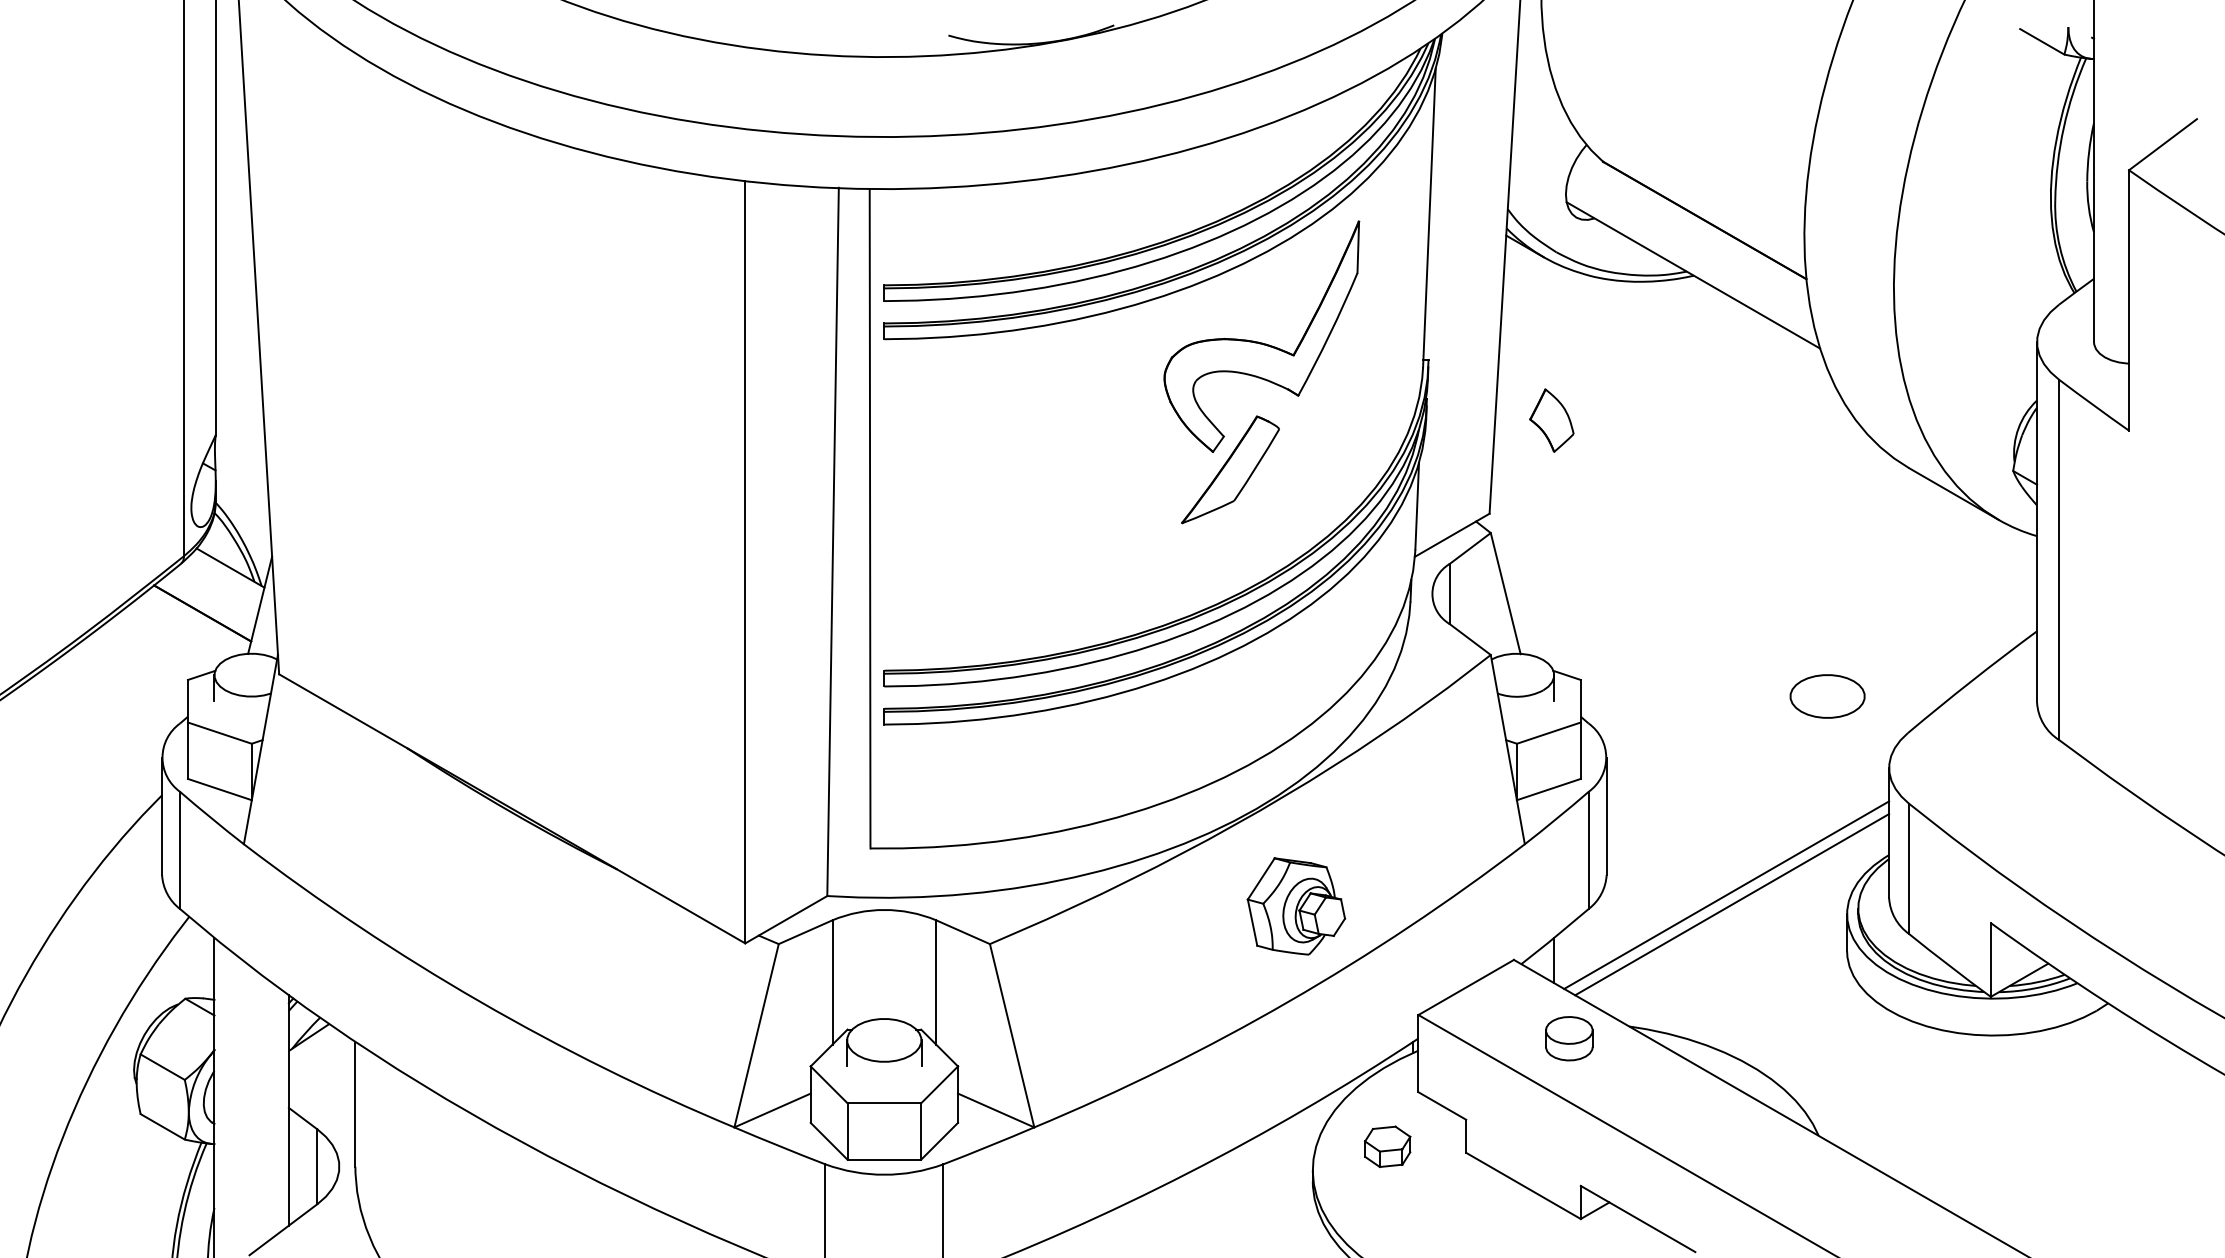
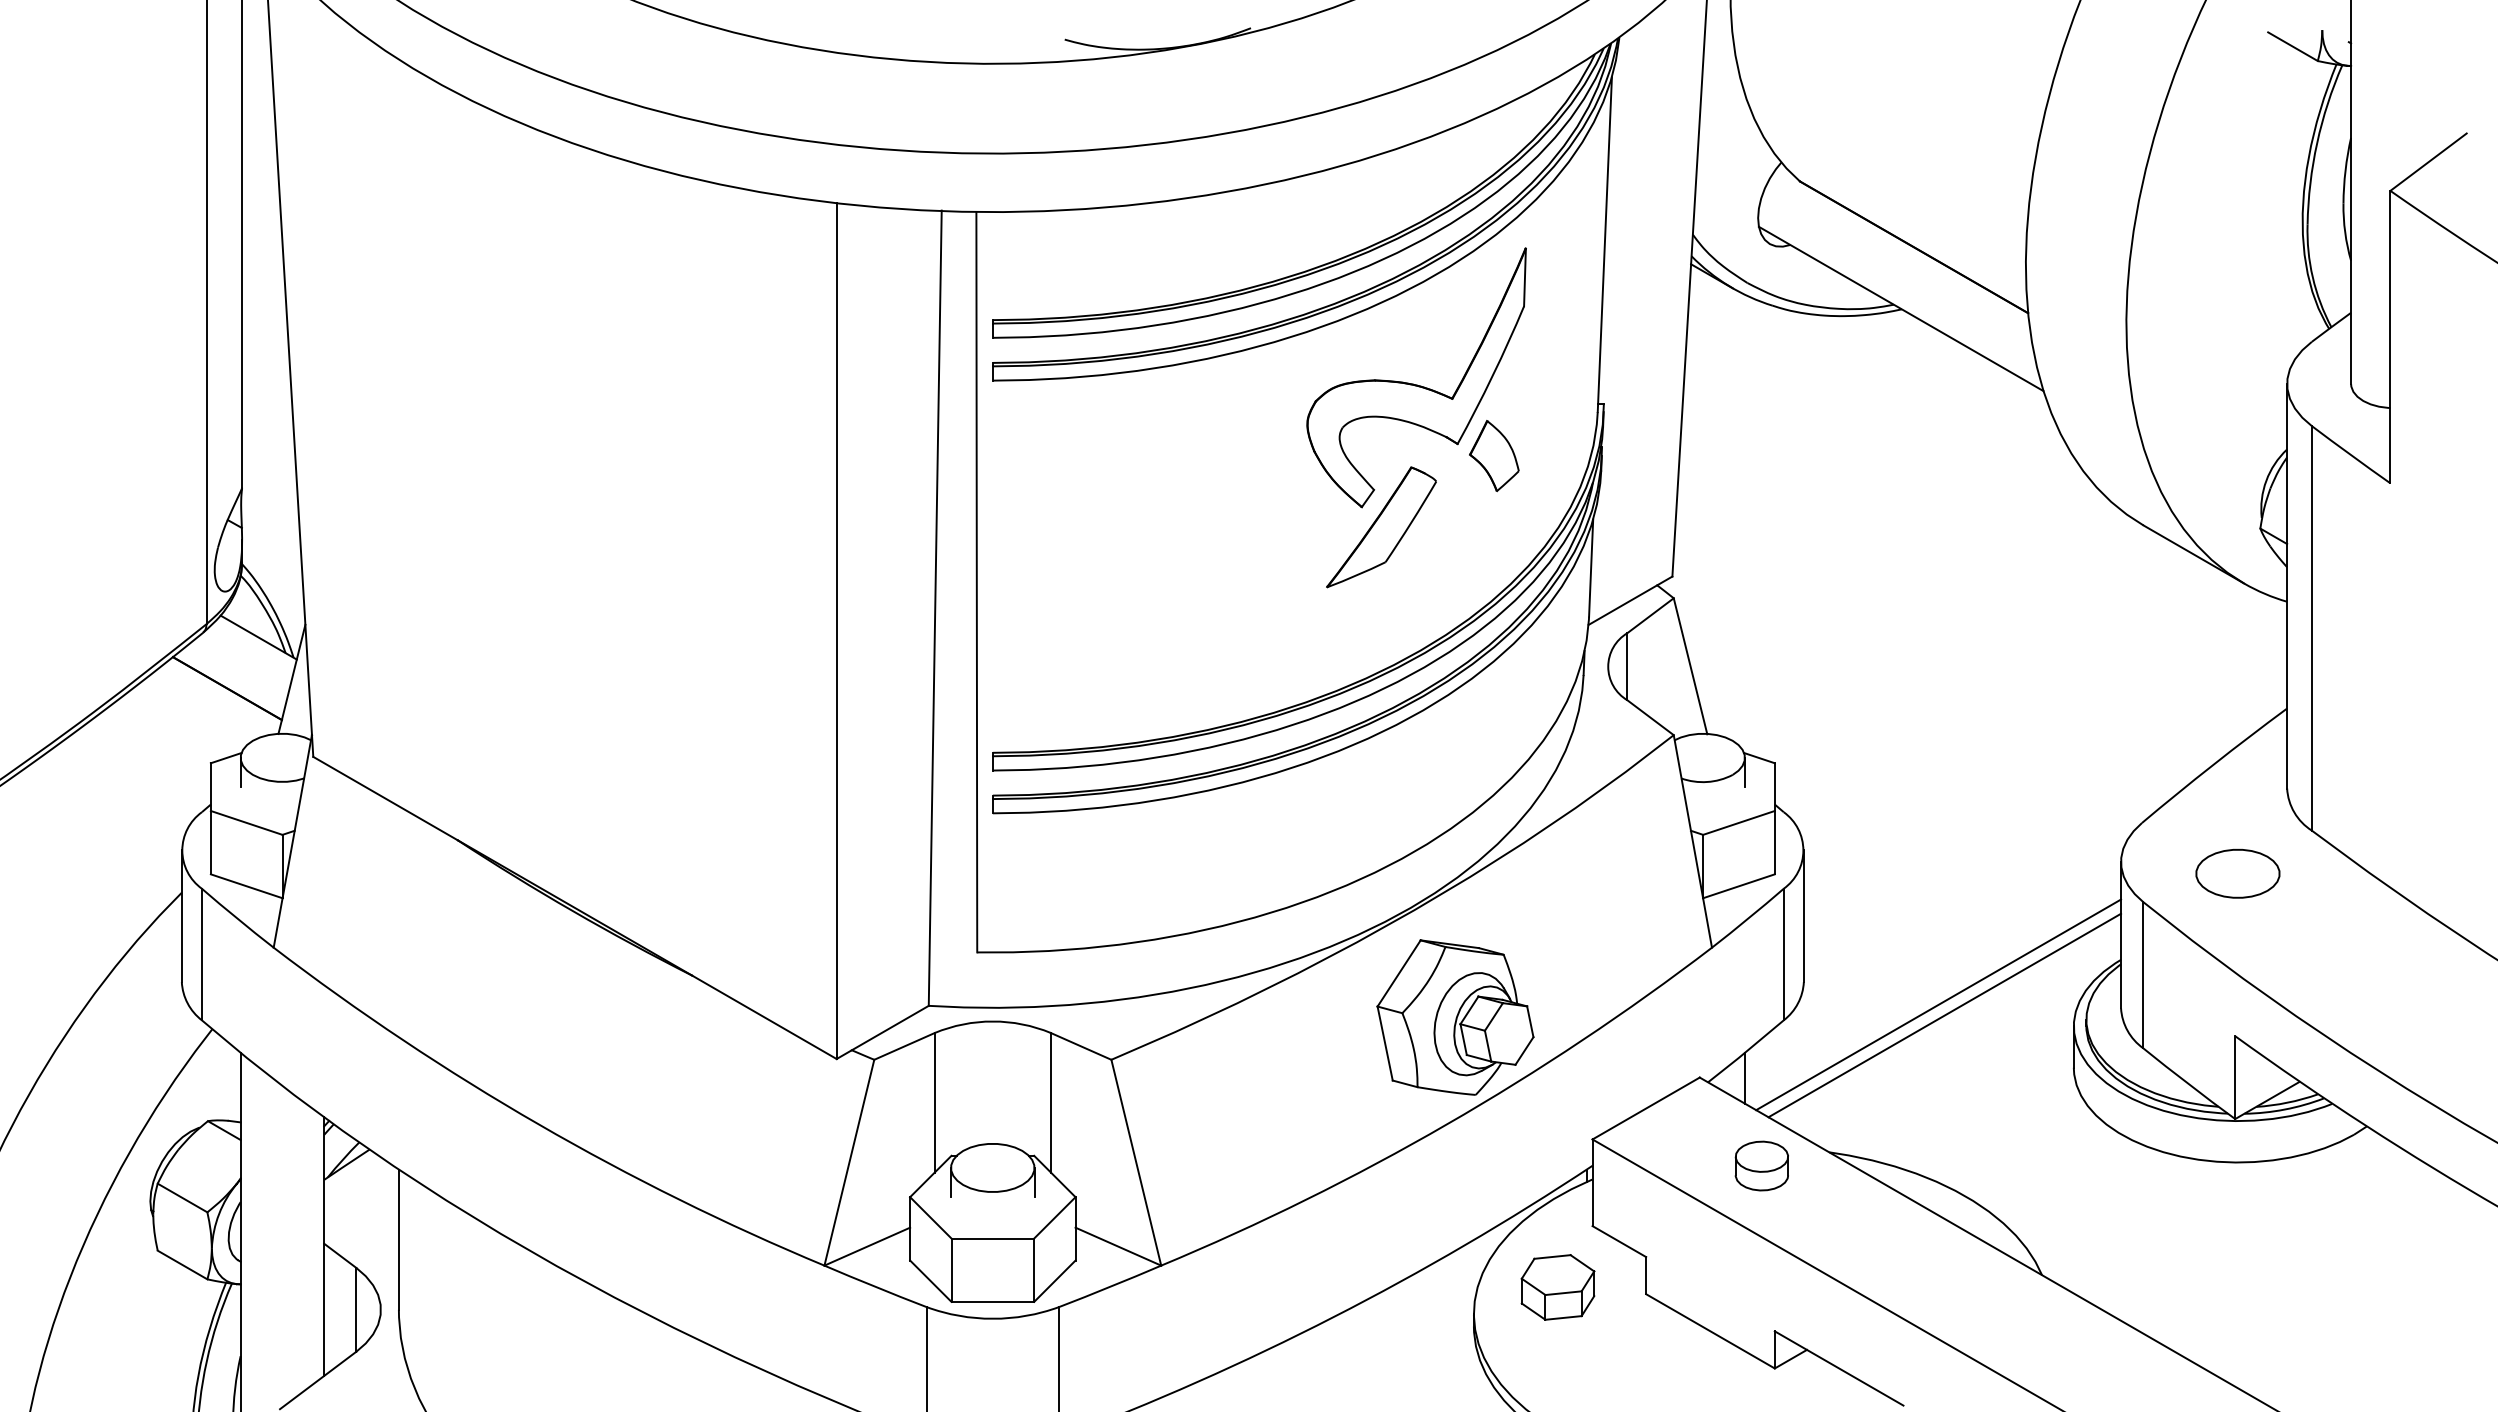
part: (1552, 421) -> (1494, 456), moved
part: (1827, 696) -> (2237, 873), moved
part: (1296, 906) -> (1455, 1017), size x1.43
part: (1387, 1146) -> (1557, 1287), size x1.43

